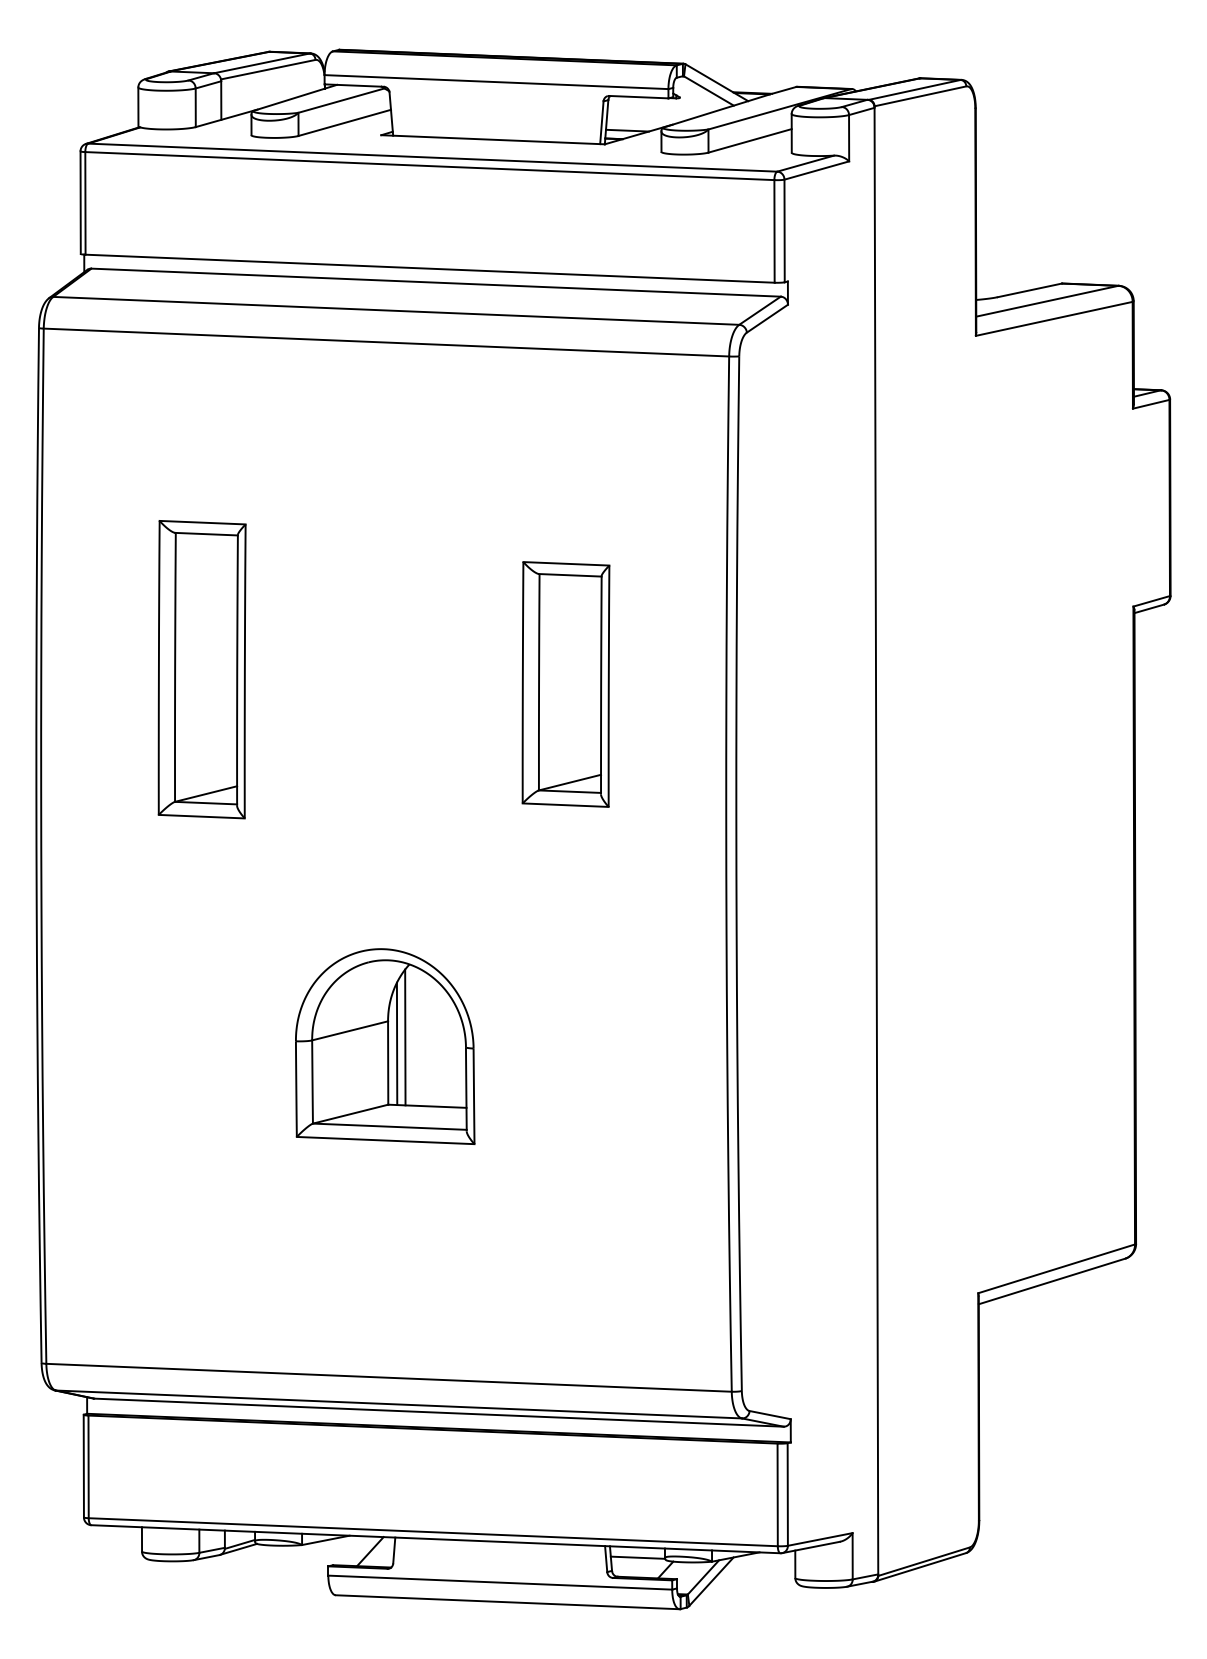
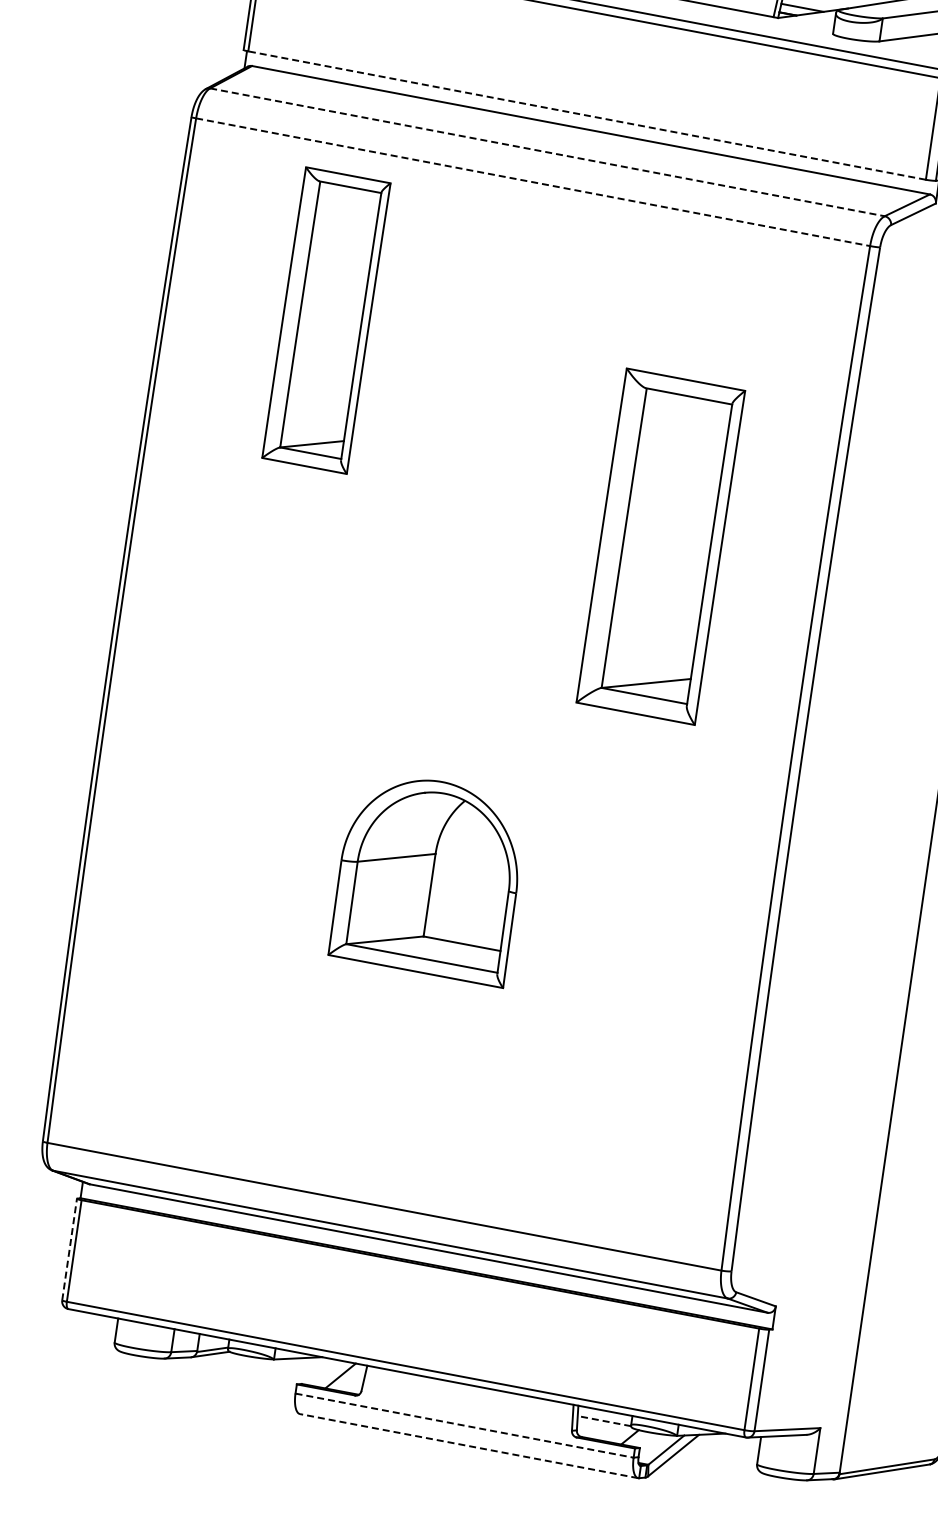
line: (430, 268) -> (587, 115), solid -> dashed
line: (396, 310) -> (547, 151), solid -> dashed
line: (386, 342) -> (533, 182), solid -> dashed
part: (201, 669) -> (325, 320), moved
part: (565, 684) -> (660, 546), size x1.4
line: (405, 1037) -> (450, 872), removed
line: (396, 1043) -> (440, 877), removed
line: (83, 1465) -> (69, 1248), solid -> dashed
line: (637, 1557) -> (604, 1420), solid -> dashed
line: (500, 1582) -> (464, 1425), solid -> dashed
line: (507, 1602) -> (468, 1446), solid -> dashed

